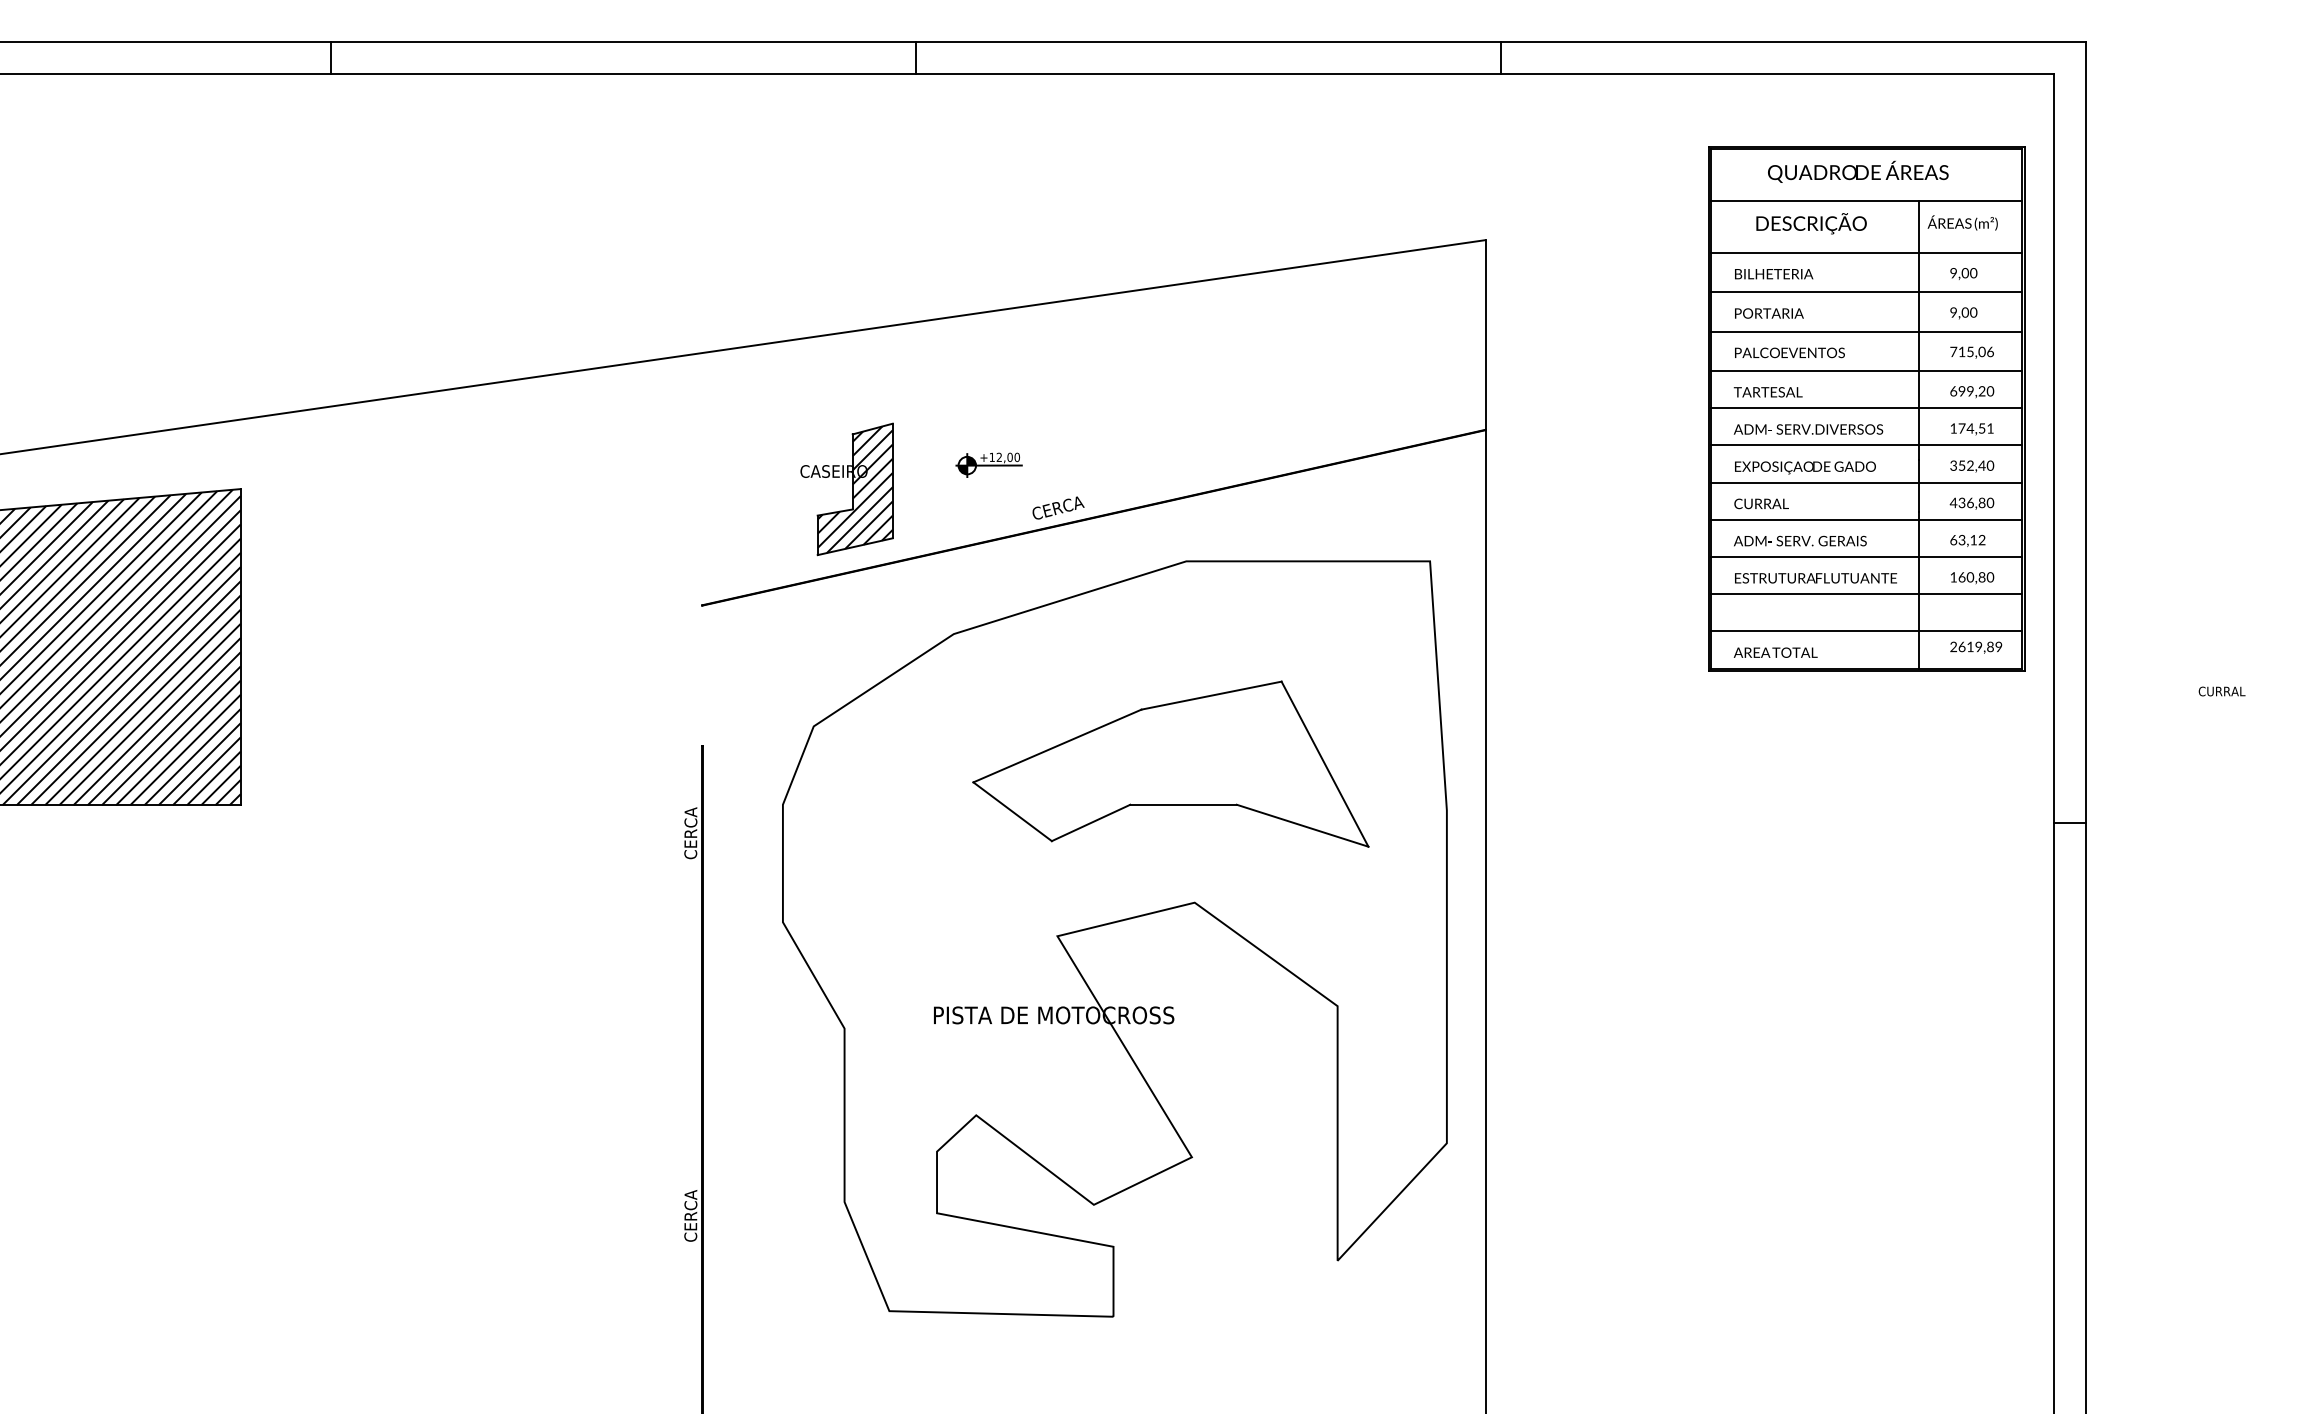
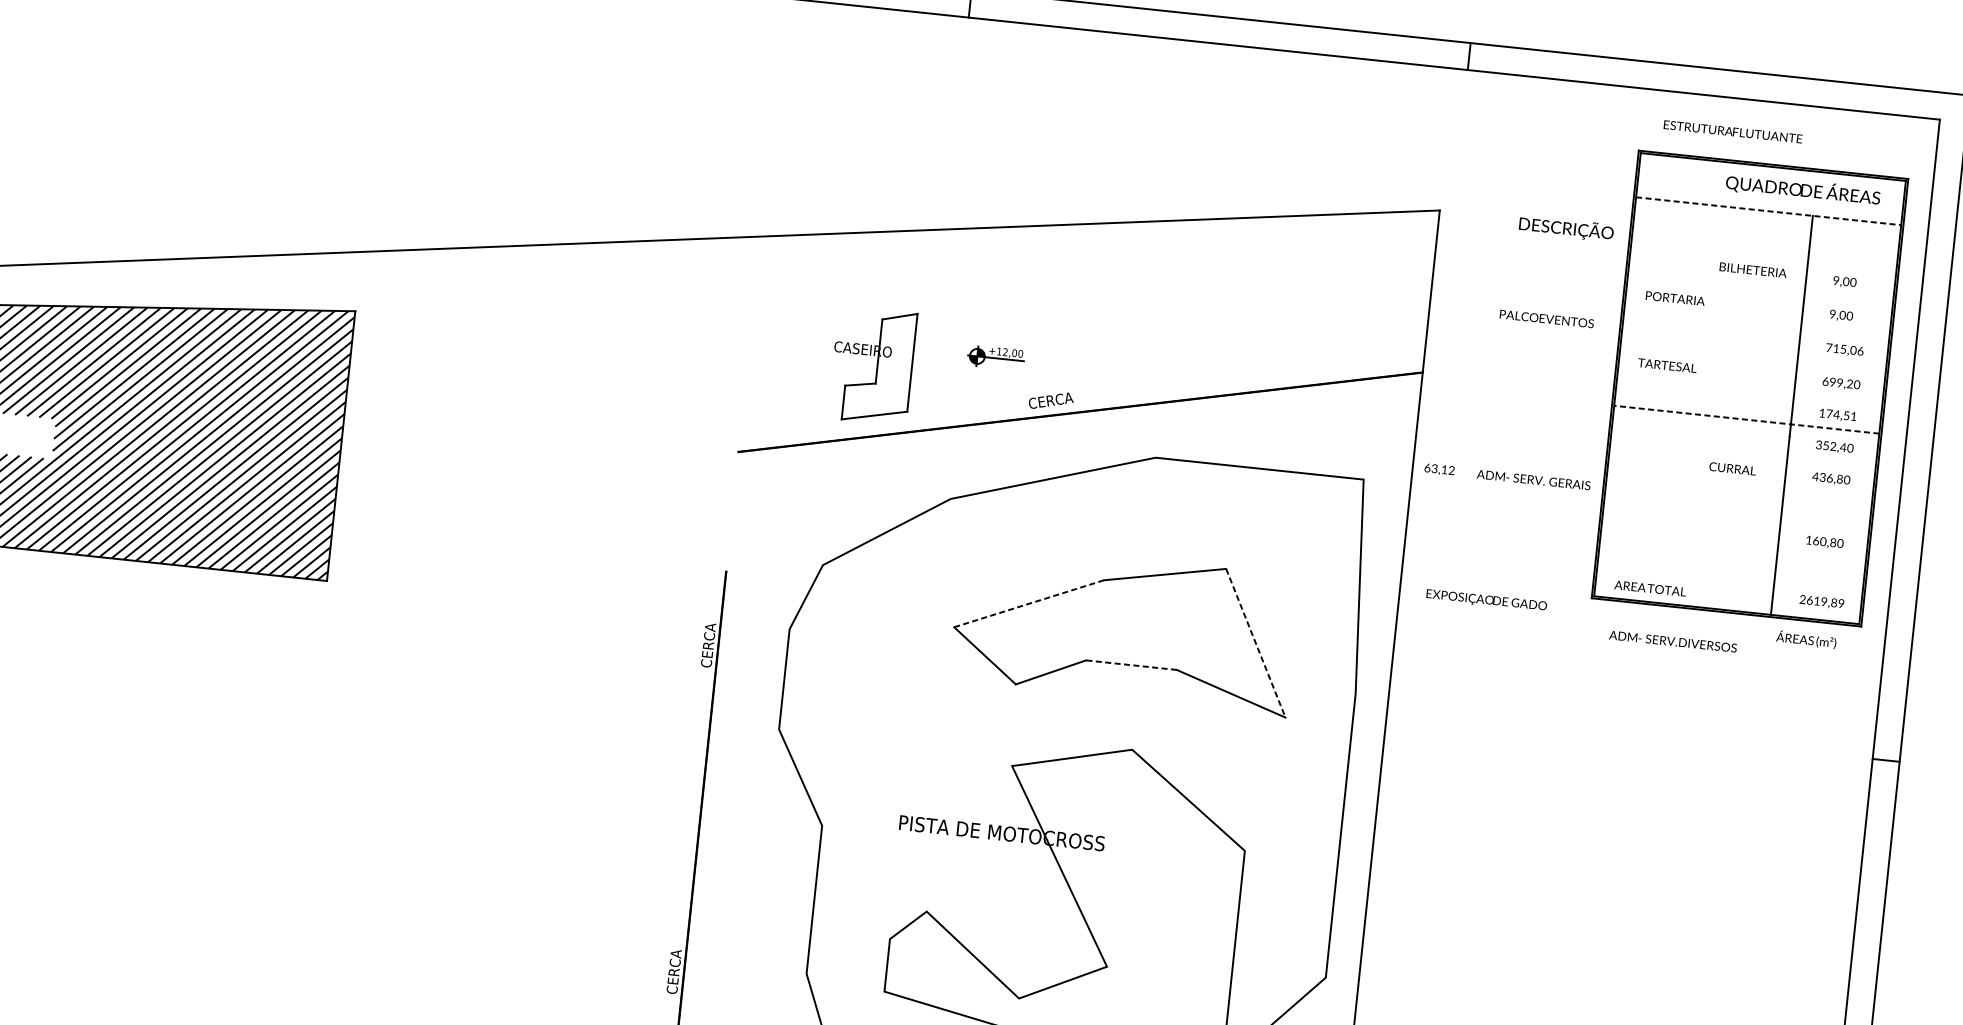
text: (1858, 171) -> (1803, 189), moved
line: (1867, 200) -> (1769, 210), solid -> dashed
text: (1962, 222) -> (1806, 639), moved
text: (1811, 223) -> (1566, 228), moved
line: (1866, 252) -> (1763, 255), removed
text: (1774, 274) -> (1753, 270), moved
line: (1866, 292) -> (1760, 289), removed
line: (1866, 331) -> (1756, 322), removed
text: (1789, 352) -> (1546, 318), moved
line: (1866, 370) -> (1753, 355), removed
line: (1866, 408) -> (1749, 388), removed
text: (1808, 429) -> (1673, 641), moved
line: (1866, 445) -> (1746, 419), solid -> dashed
text: (1805, 467) -> (1486, 600), moved
line: (1866, 482) -> (1743, 451), removed
hatch: (854, 489) -> (878, 366), removed
text: (1761, 503) -> (1732, 468), moved
line: (1866, 519) -> (1739, 483), removed
text: (1800, 540) -> (1534, 479), moved
text: (1967, 540) -> (1439, 469), moved
line: (1866, 556) -> (1736, 514), removed
text: (1815, 578) -> (1732, 132), moved
line: (1866, 594) -> (1733, 547), removed
line: (1866, 631) -> (1729, 578), removed
line: (1057, 746) -> (1029, 604), solid -> dashed
line: (1325, 764) -> (1256, 643), solid -> dashed
line: (1183, 804) -> (1131, 664), solid -> dashed

